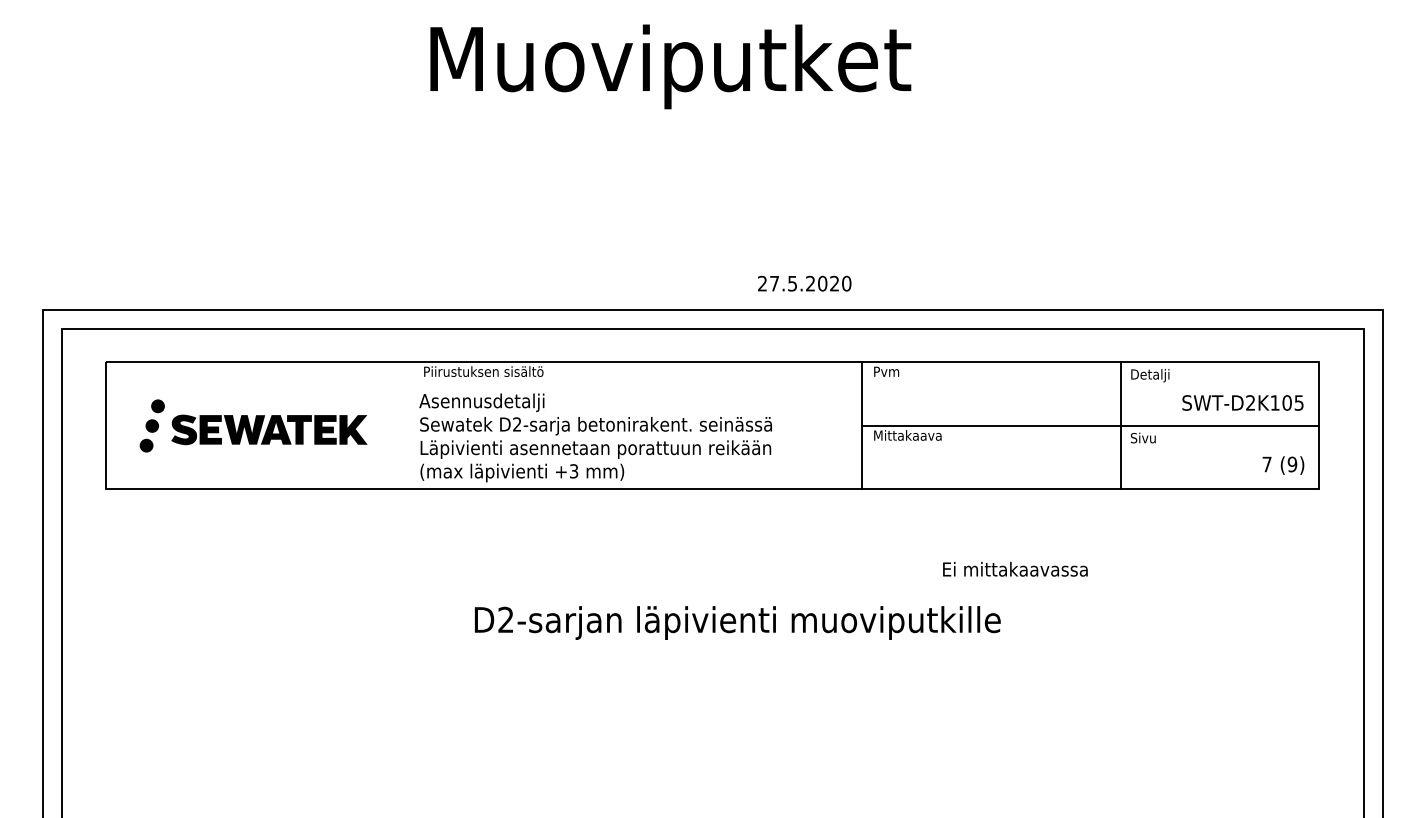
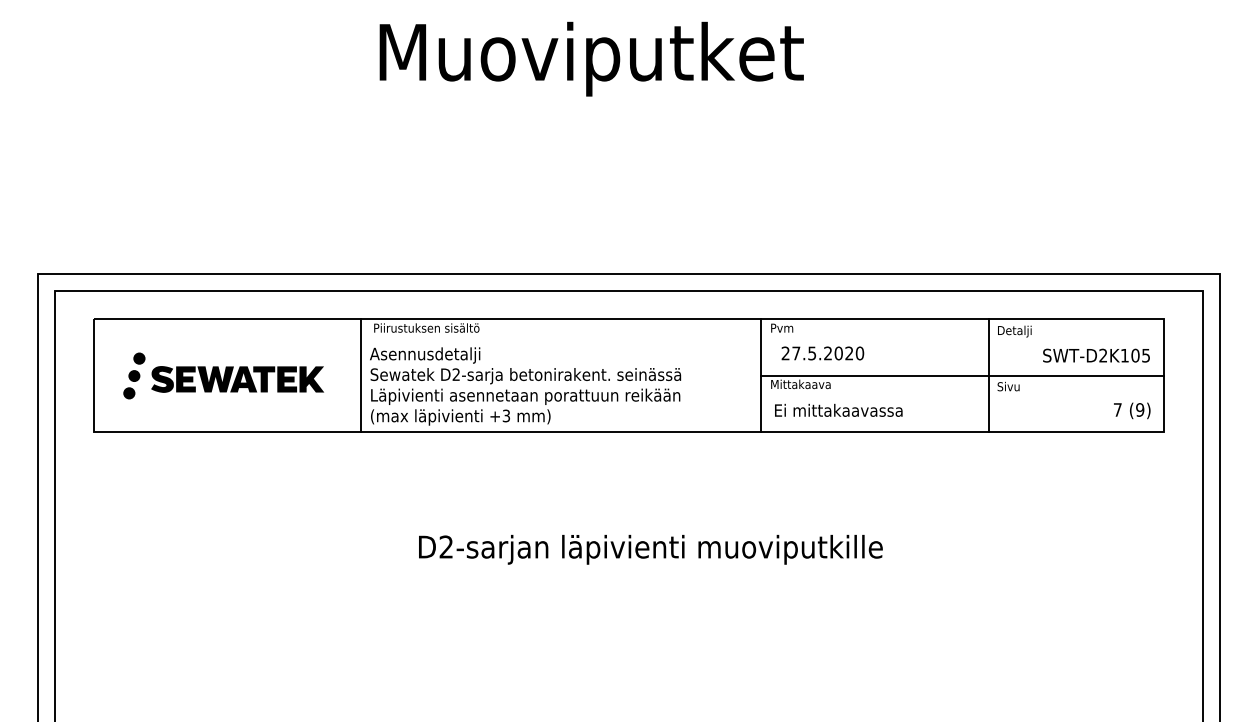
text: (804, 283) -> (822, 353), moved
line: (409, 425) -> (361, 375), added
text: (1015, 568) -> (838, 409), moved

